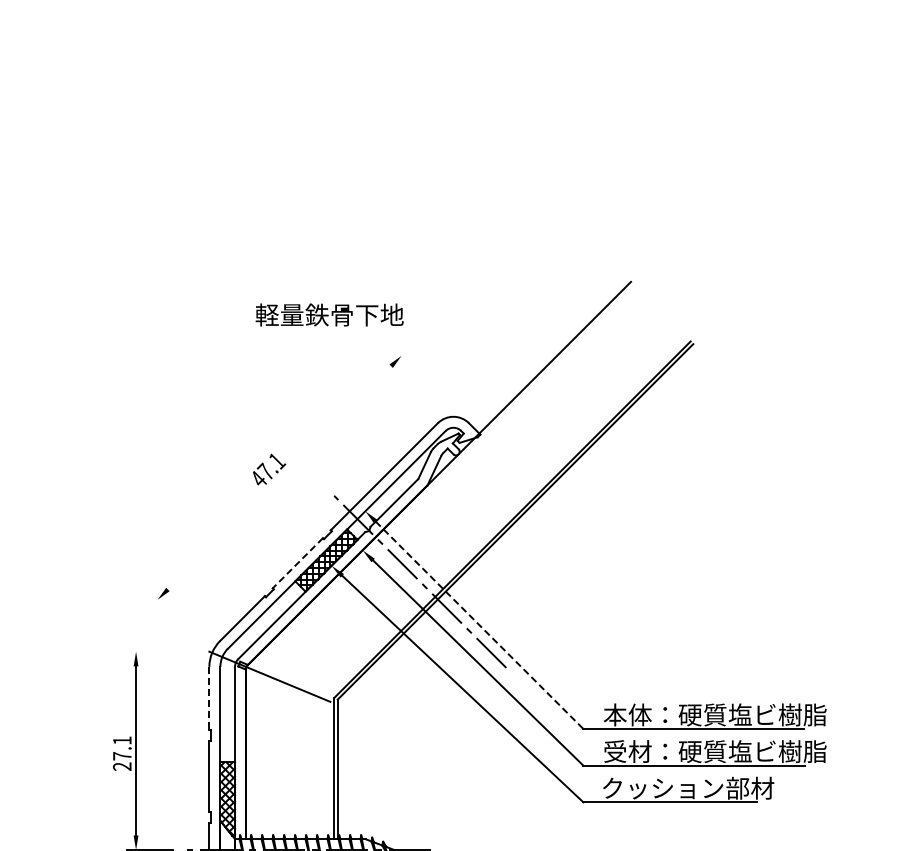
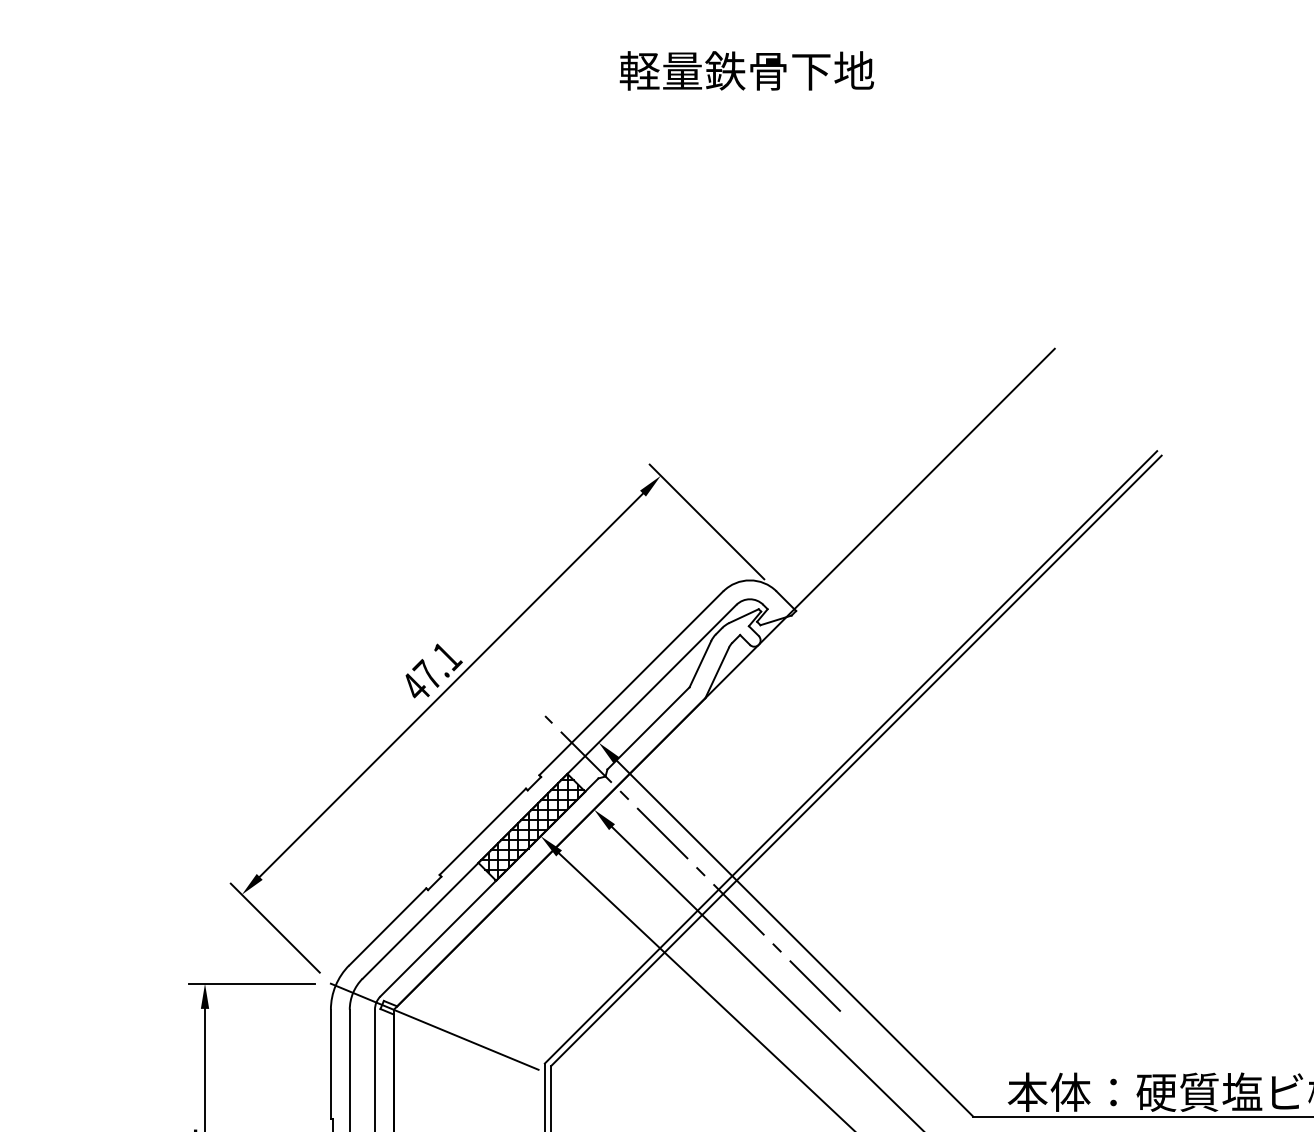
text: (329, 314) -> (746, 70), moved
line: (428, 382) -> (707, 521), added
line: (279, 477) -> (451, 684), added
line: (297, 563) -> (482, 832), dashed -> solid
line: (176, 619) -> (274, 928), added
line: (479, 625) -> (794, 938), dashed -> solid
line: (163, 651) -> (252, 983), added
line: (209, 698) -> (331, 1064), dashed -> solid

